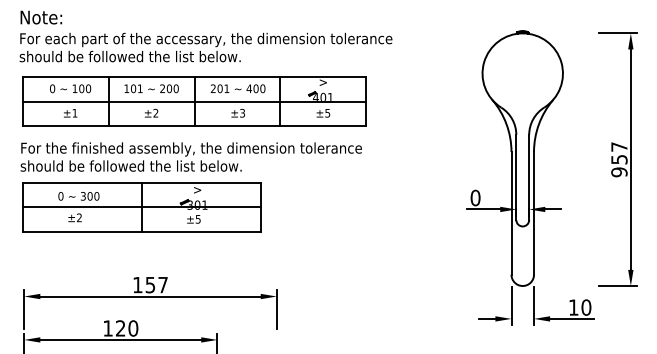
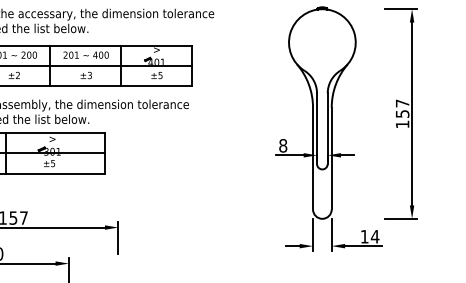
text: (619, 172) -> (402, 124), 957 -> 157
text: (475, 197) -> (283, 145), 0 -> 8
text: (586, 307) -> (375, 236), 10 -> 14

